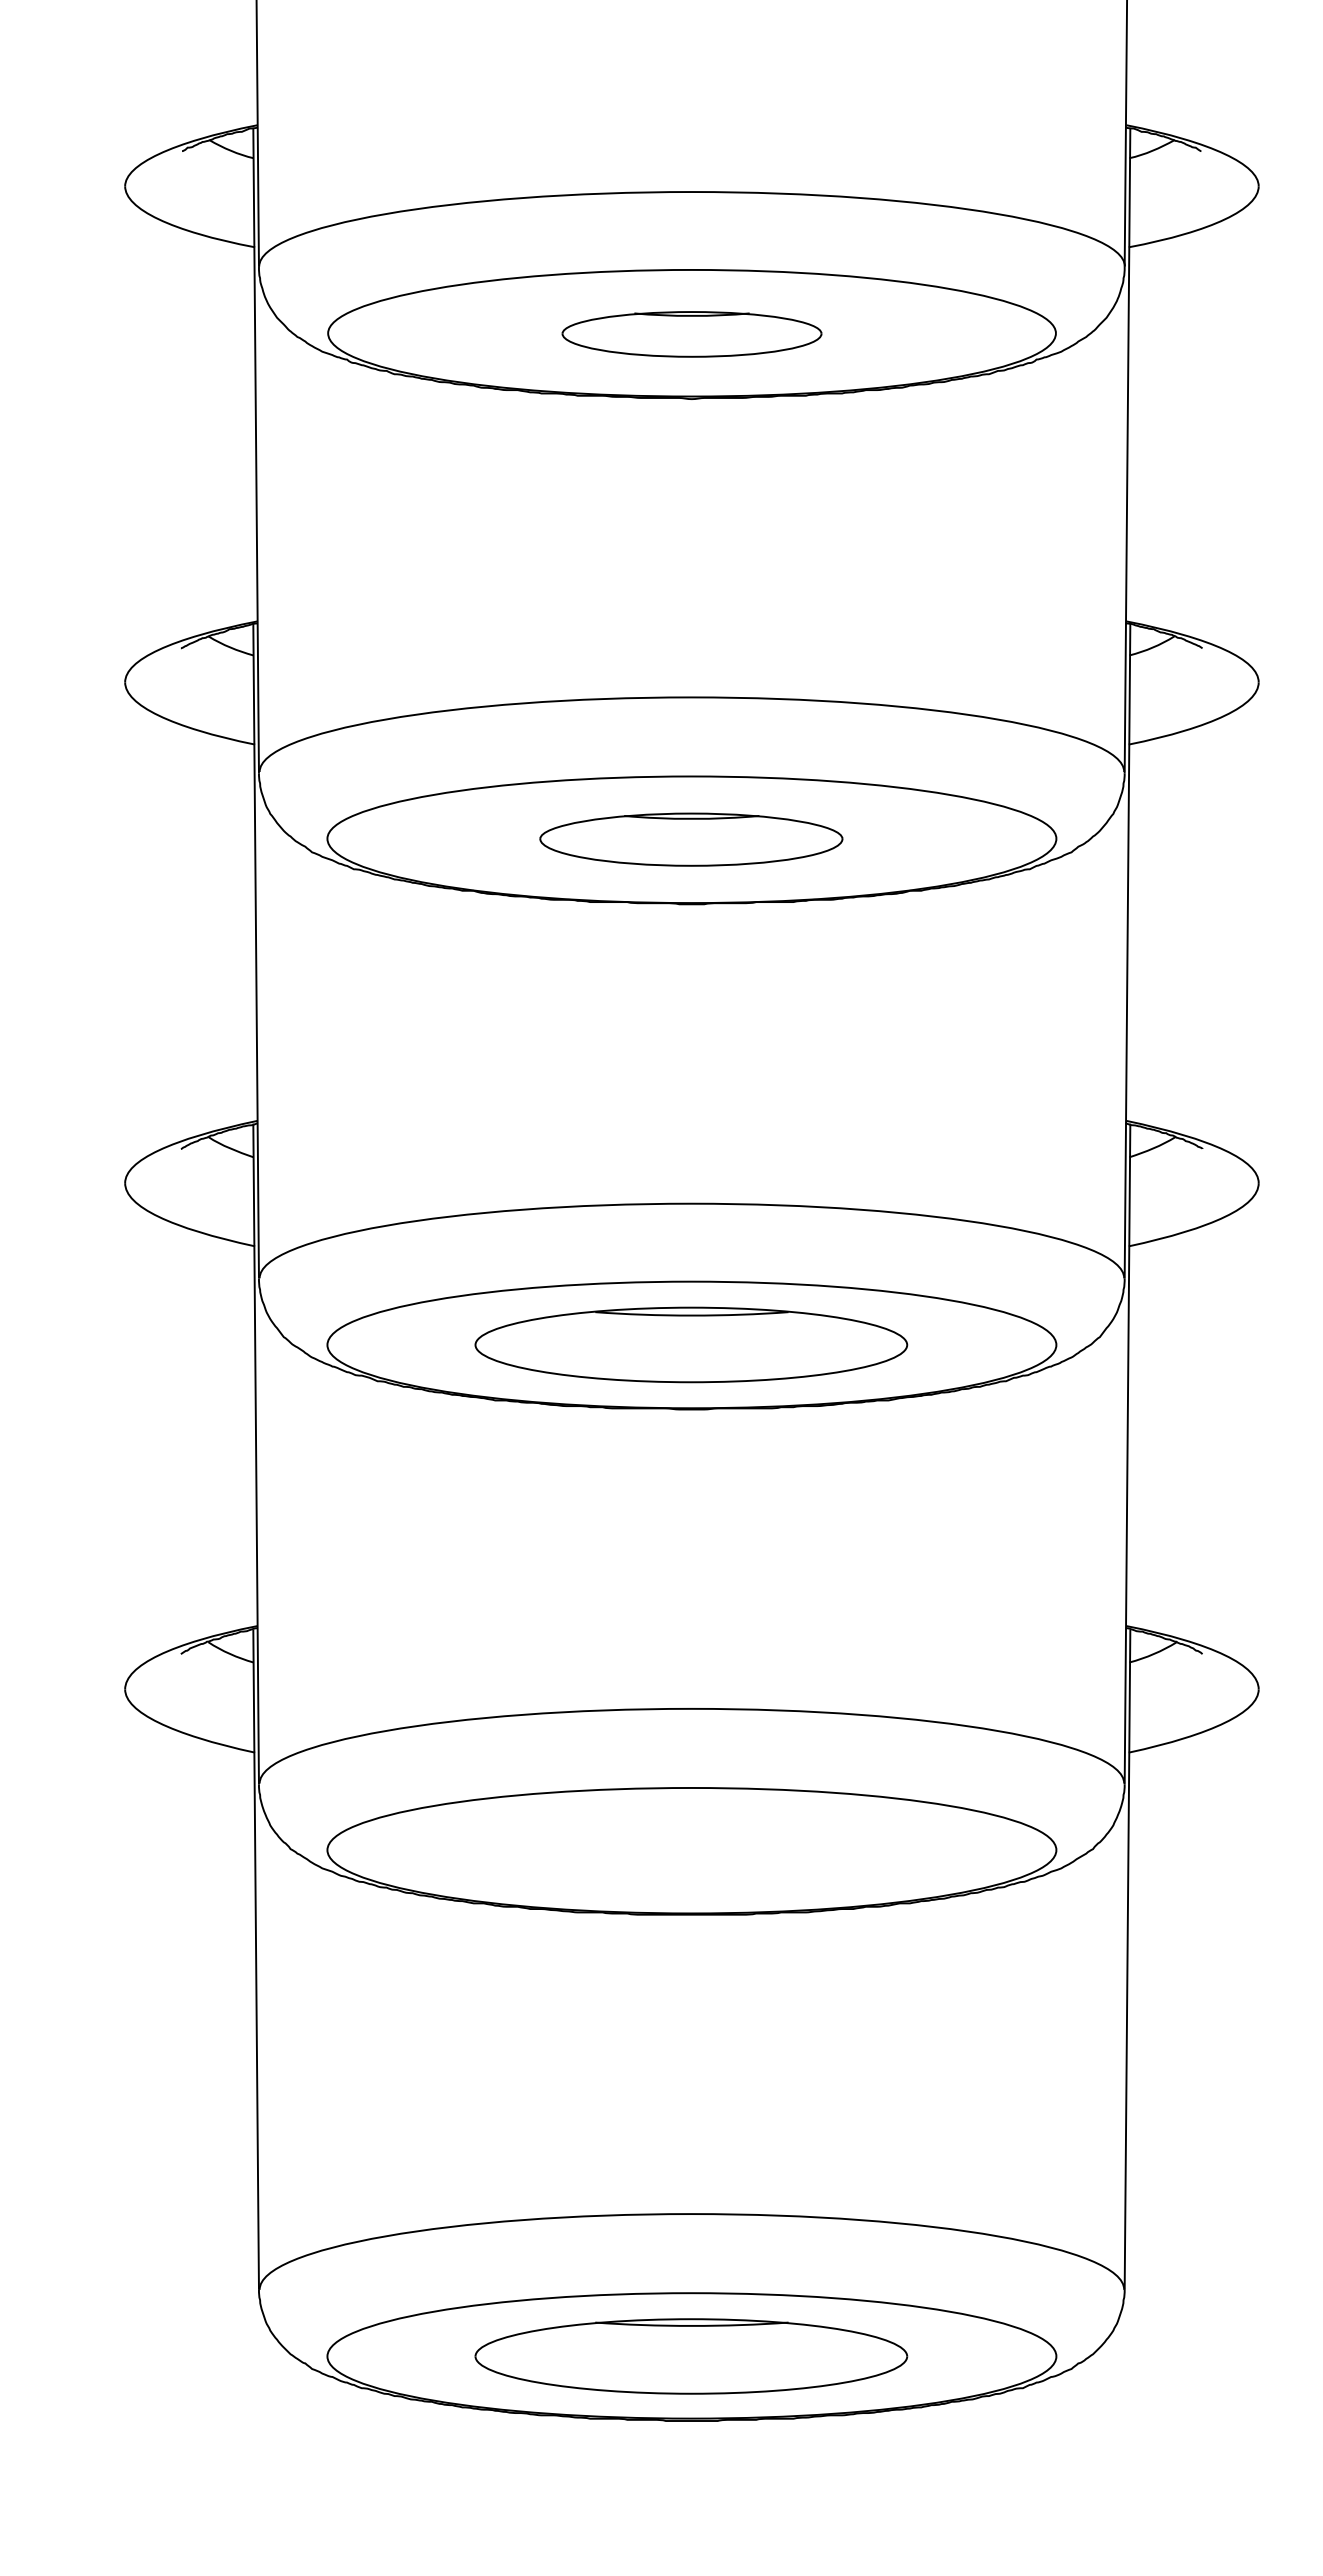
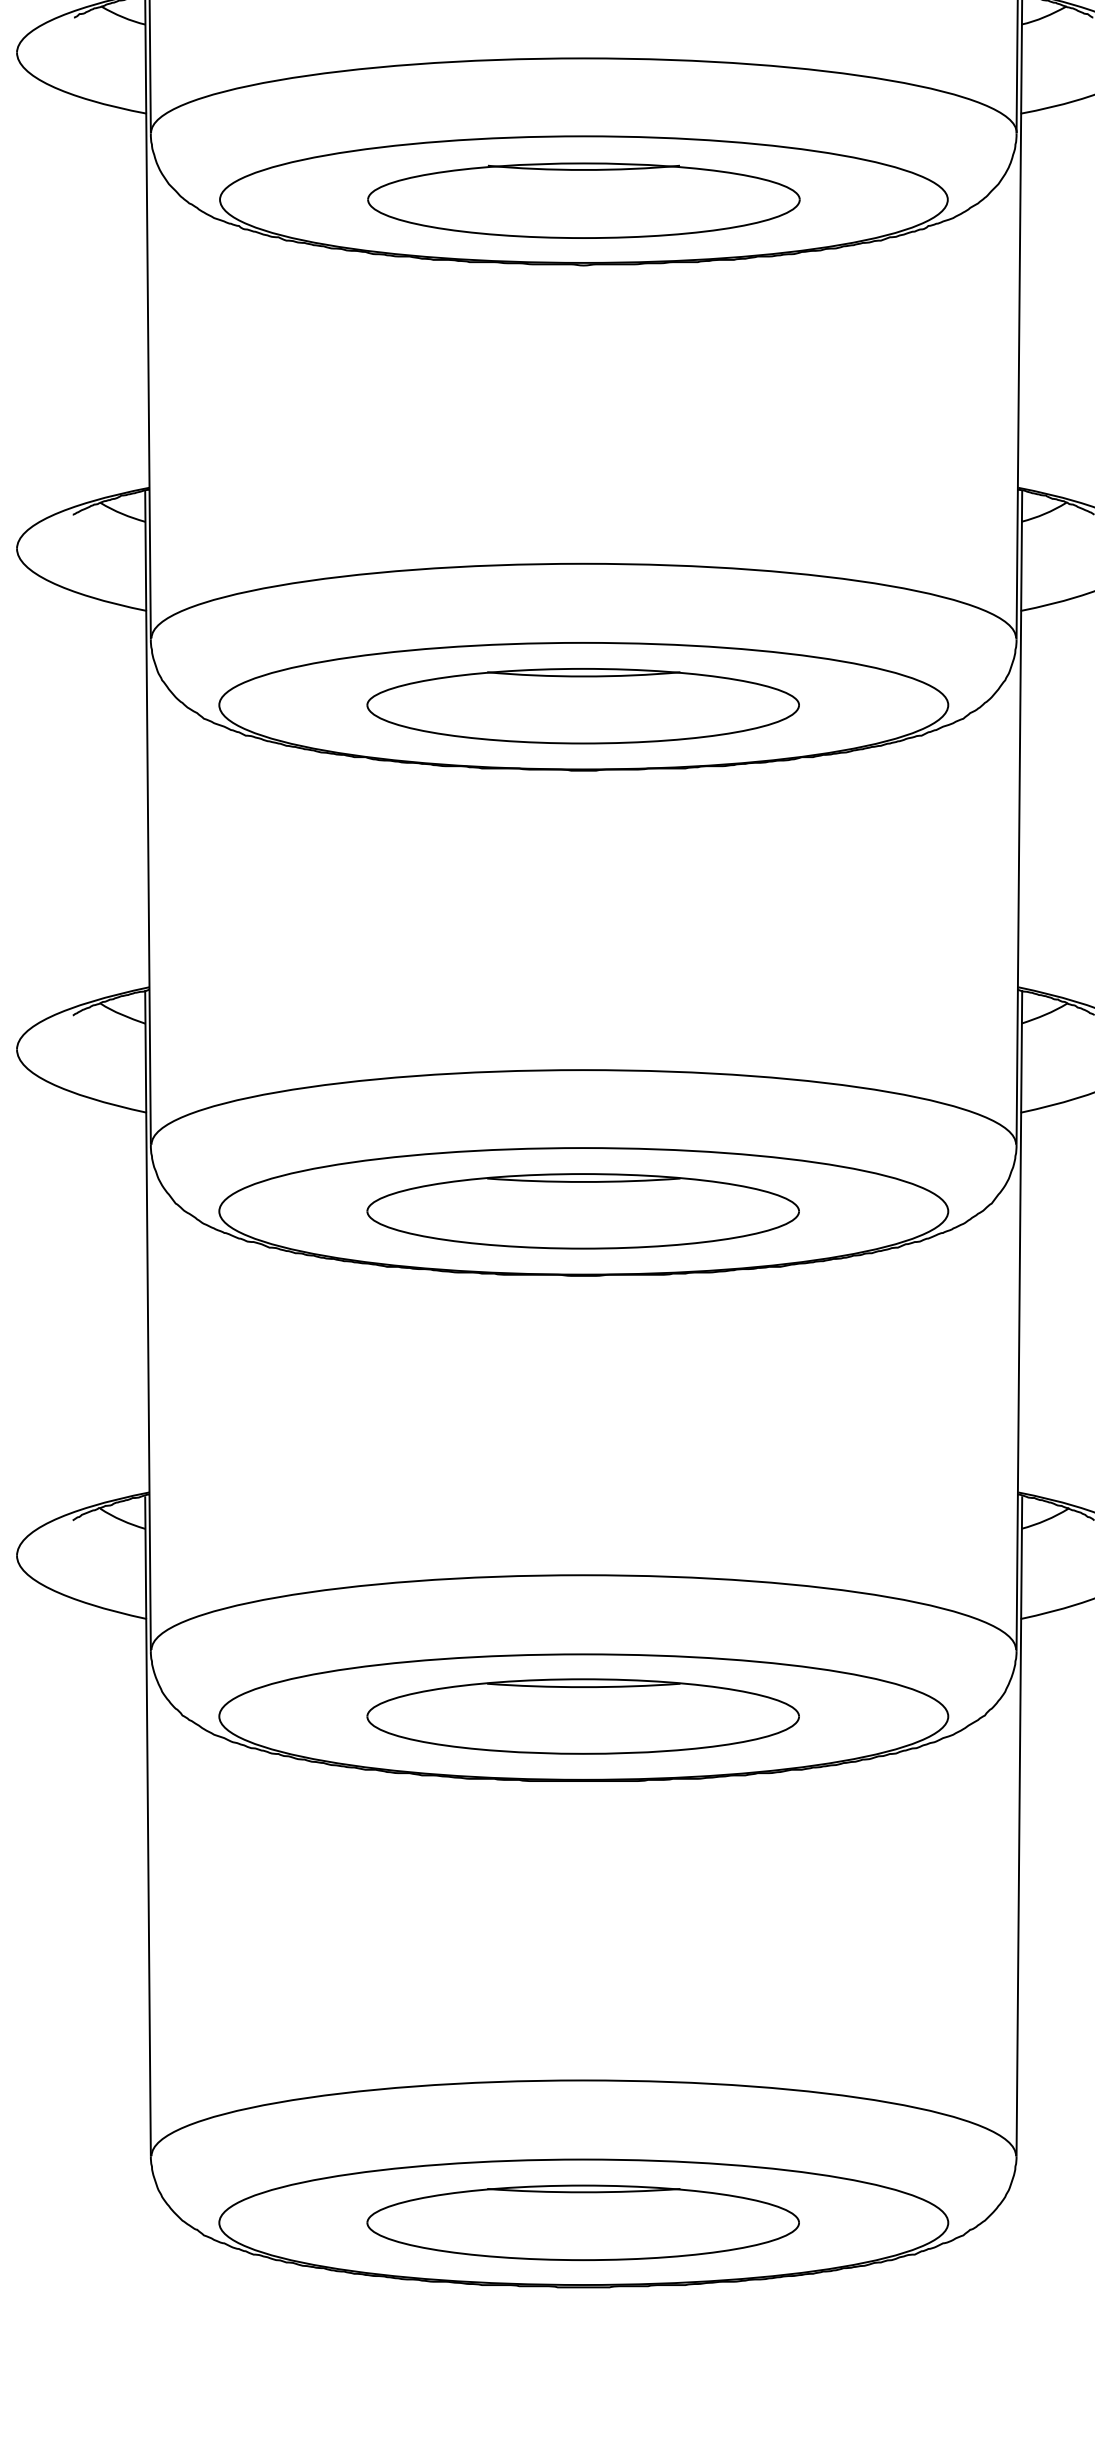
part: (691, 334) -> (583, 200), size x1.67
part: (691, 839) -> (583, 705), size x1.43
part: (691, 1850) -> (583, 1716), added

